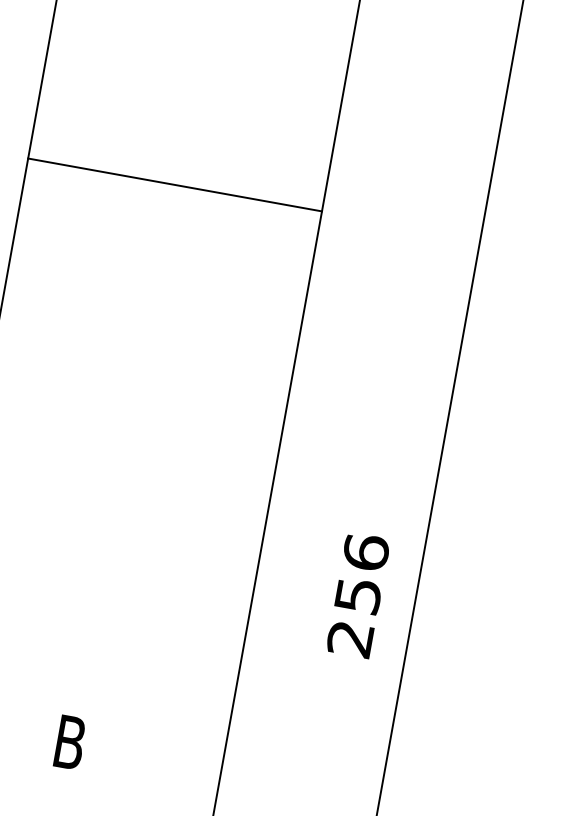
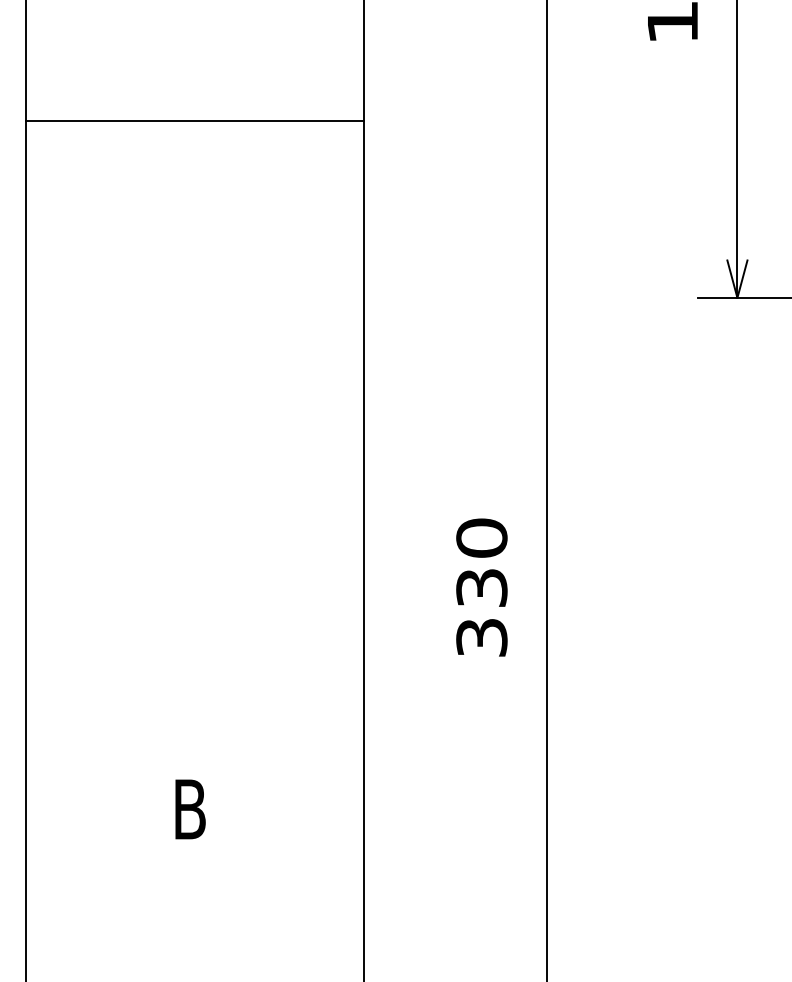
line: (175, 184) -> (195, 120), moved
text: (358, 595) -> (481, 587), 256 -> 330

